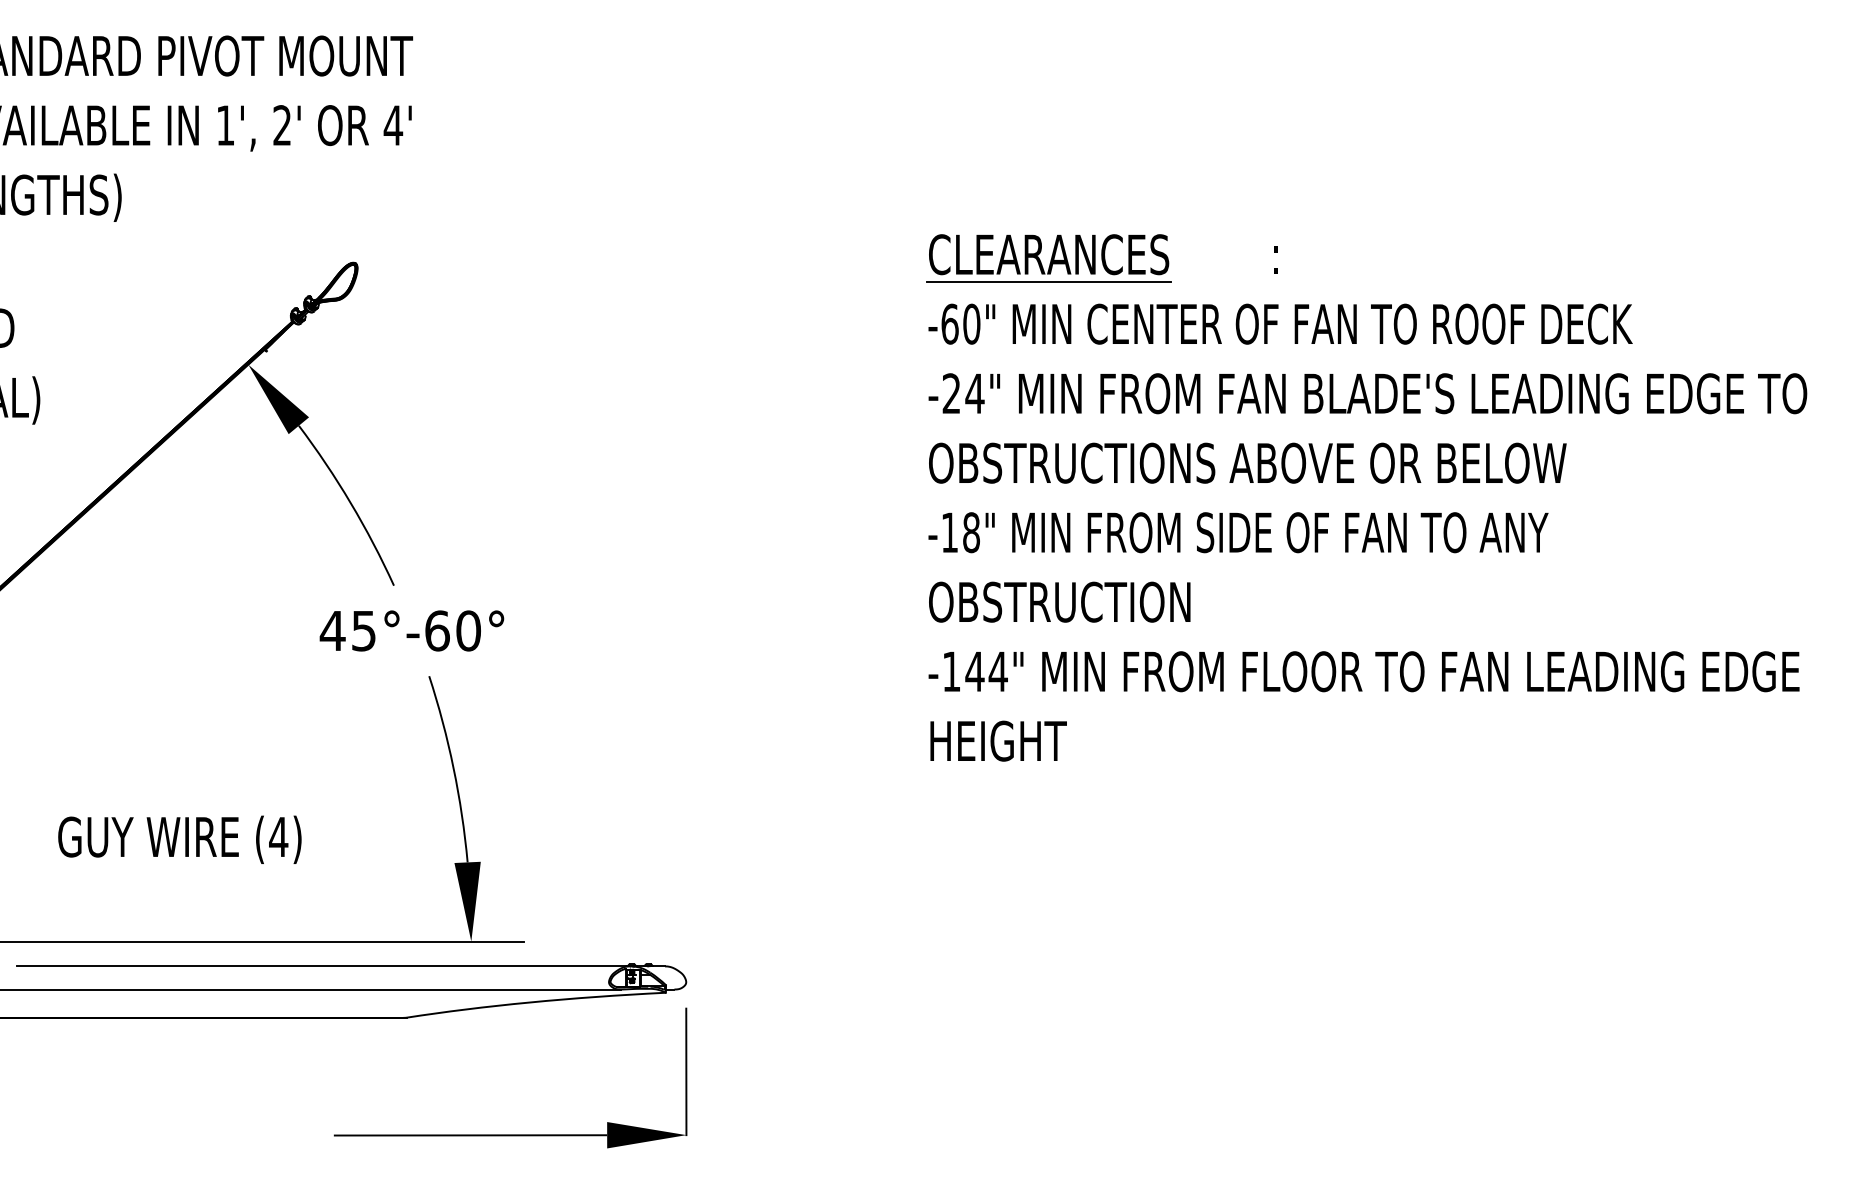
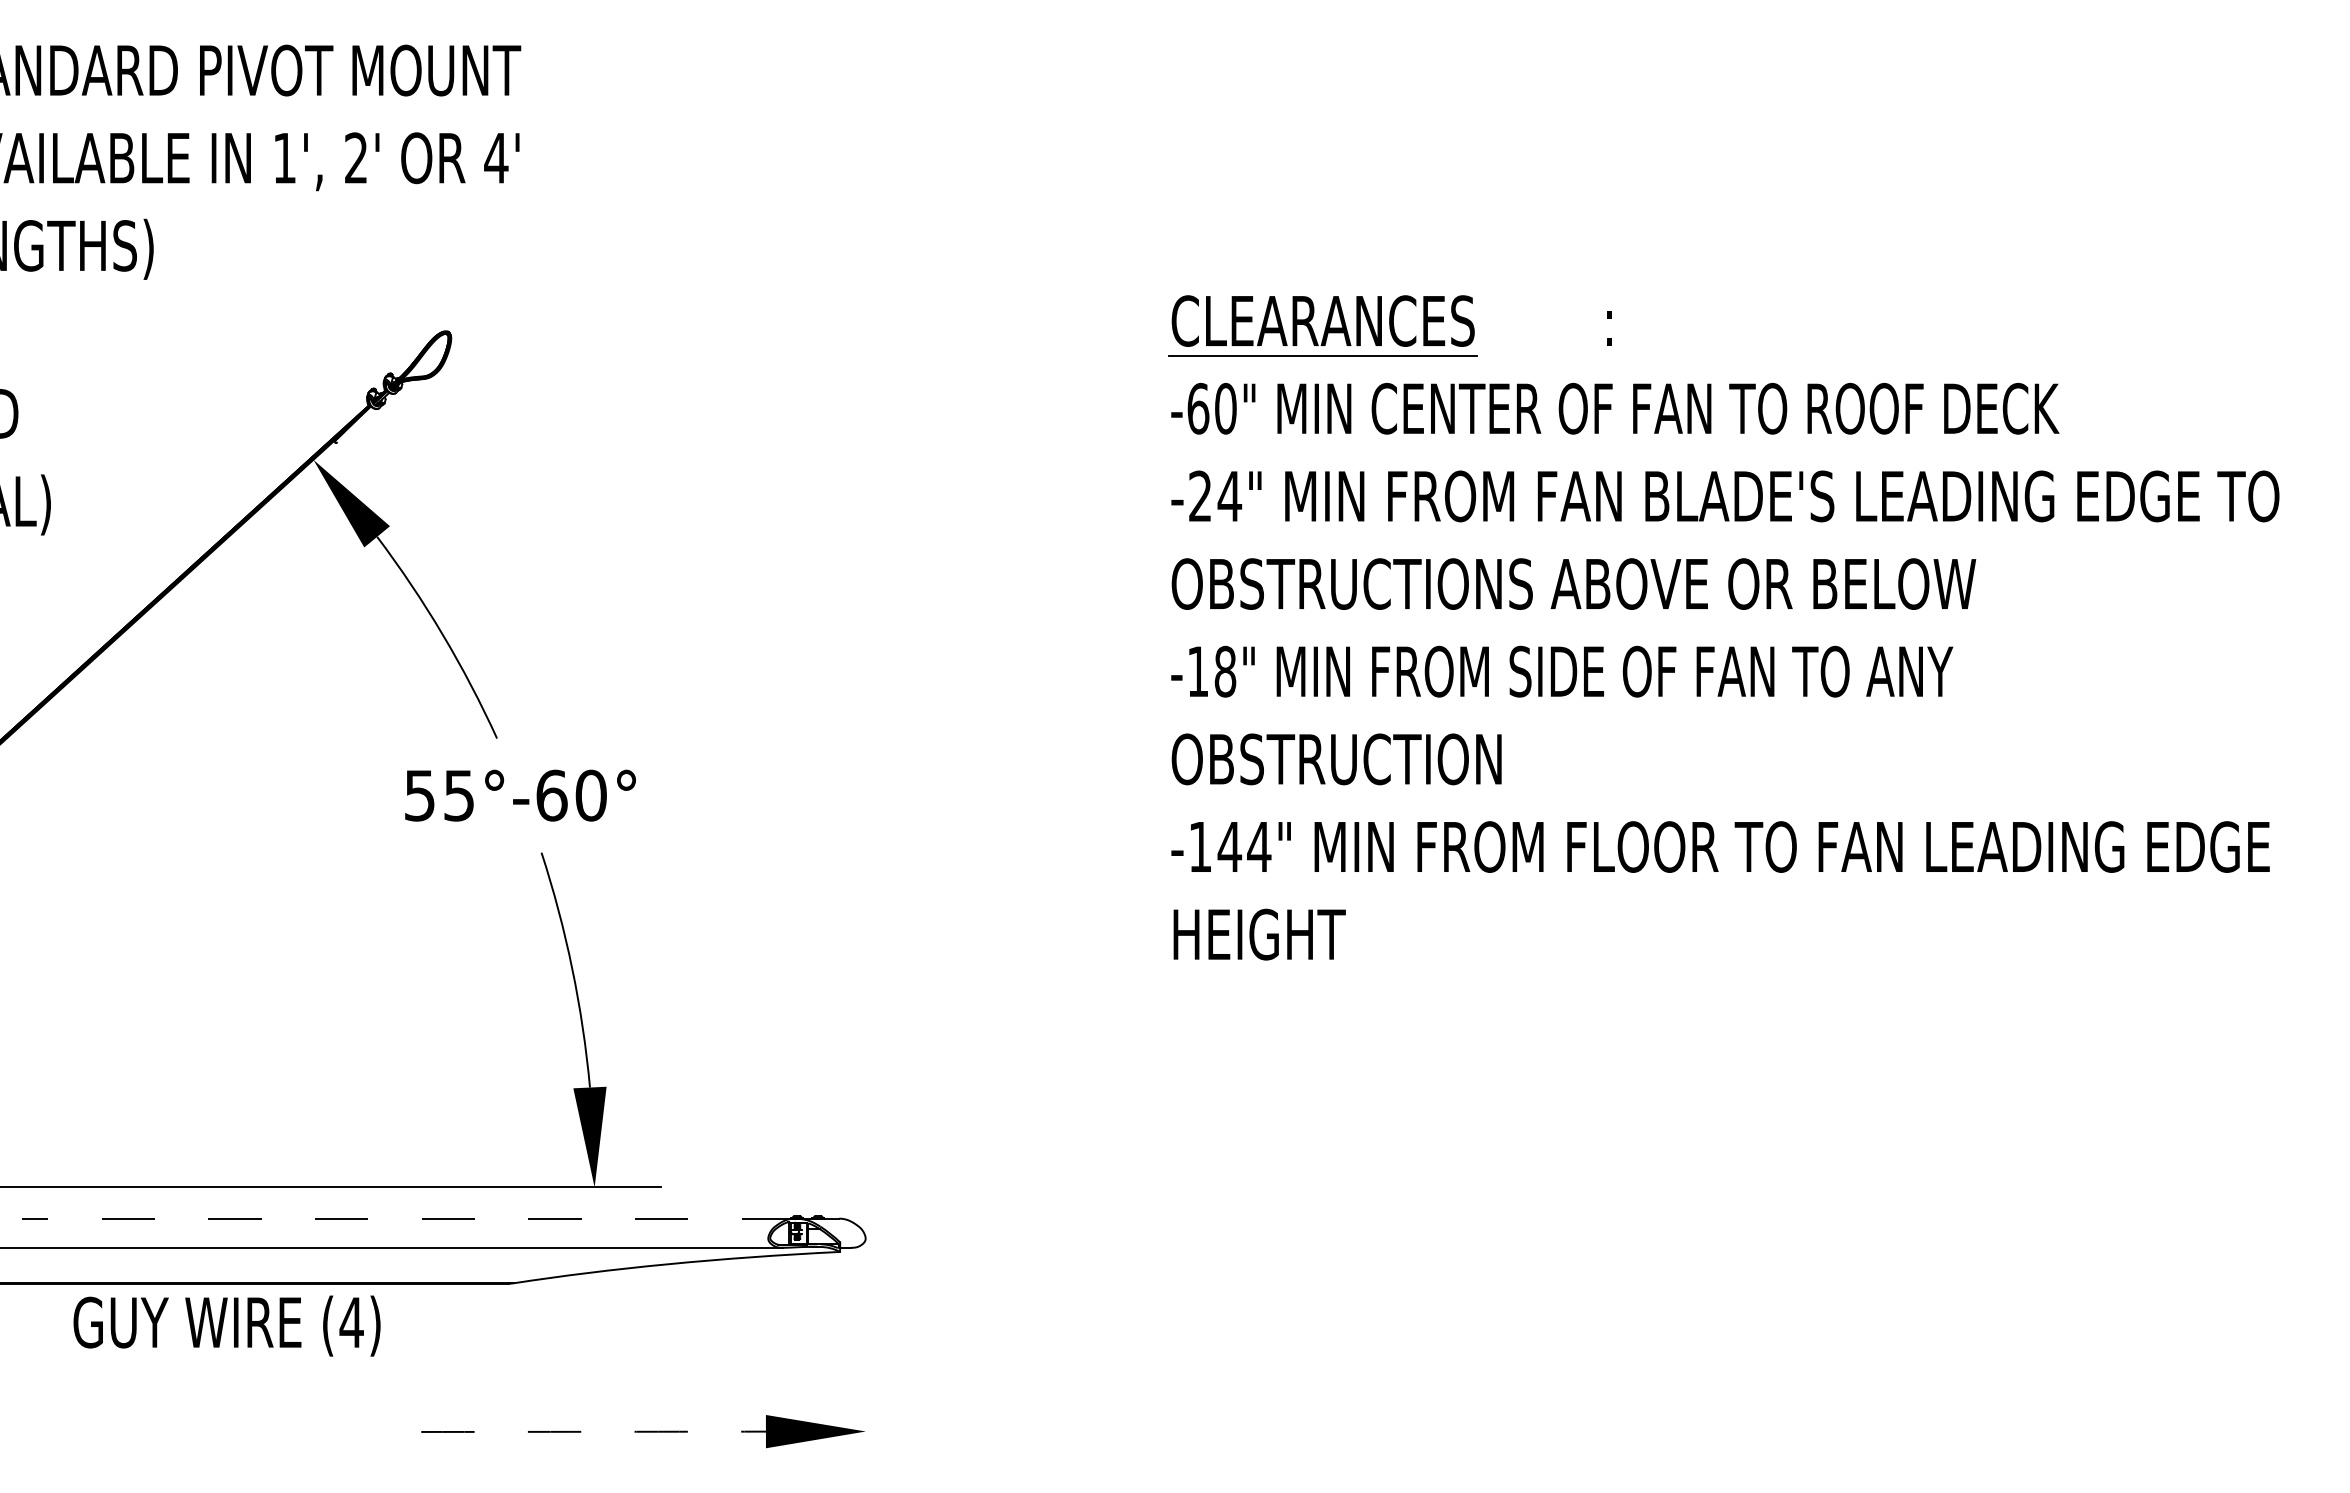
text: (332, 630) -> (419, 795), 45°-60° -> 55°-60°
text: (179, 839) -> (226, 1325), moved
line: (323, 966) -> (408, 1218), solid -> dashed
line: (686, 1071) -> (865, 1351), removed
arc: (470, 1135) -> (593, 1431), solid -> dashed

